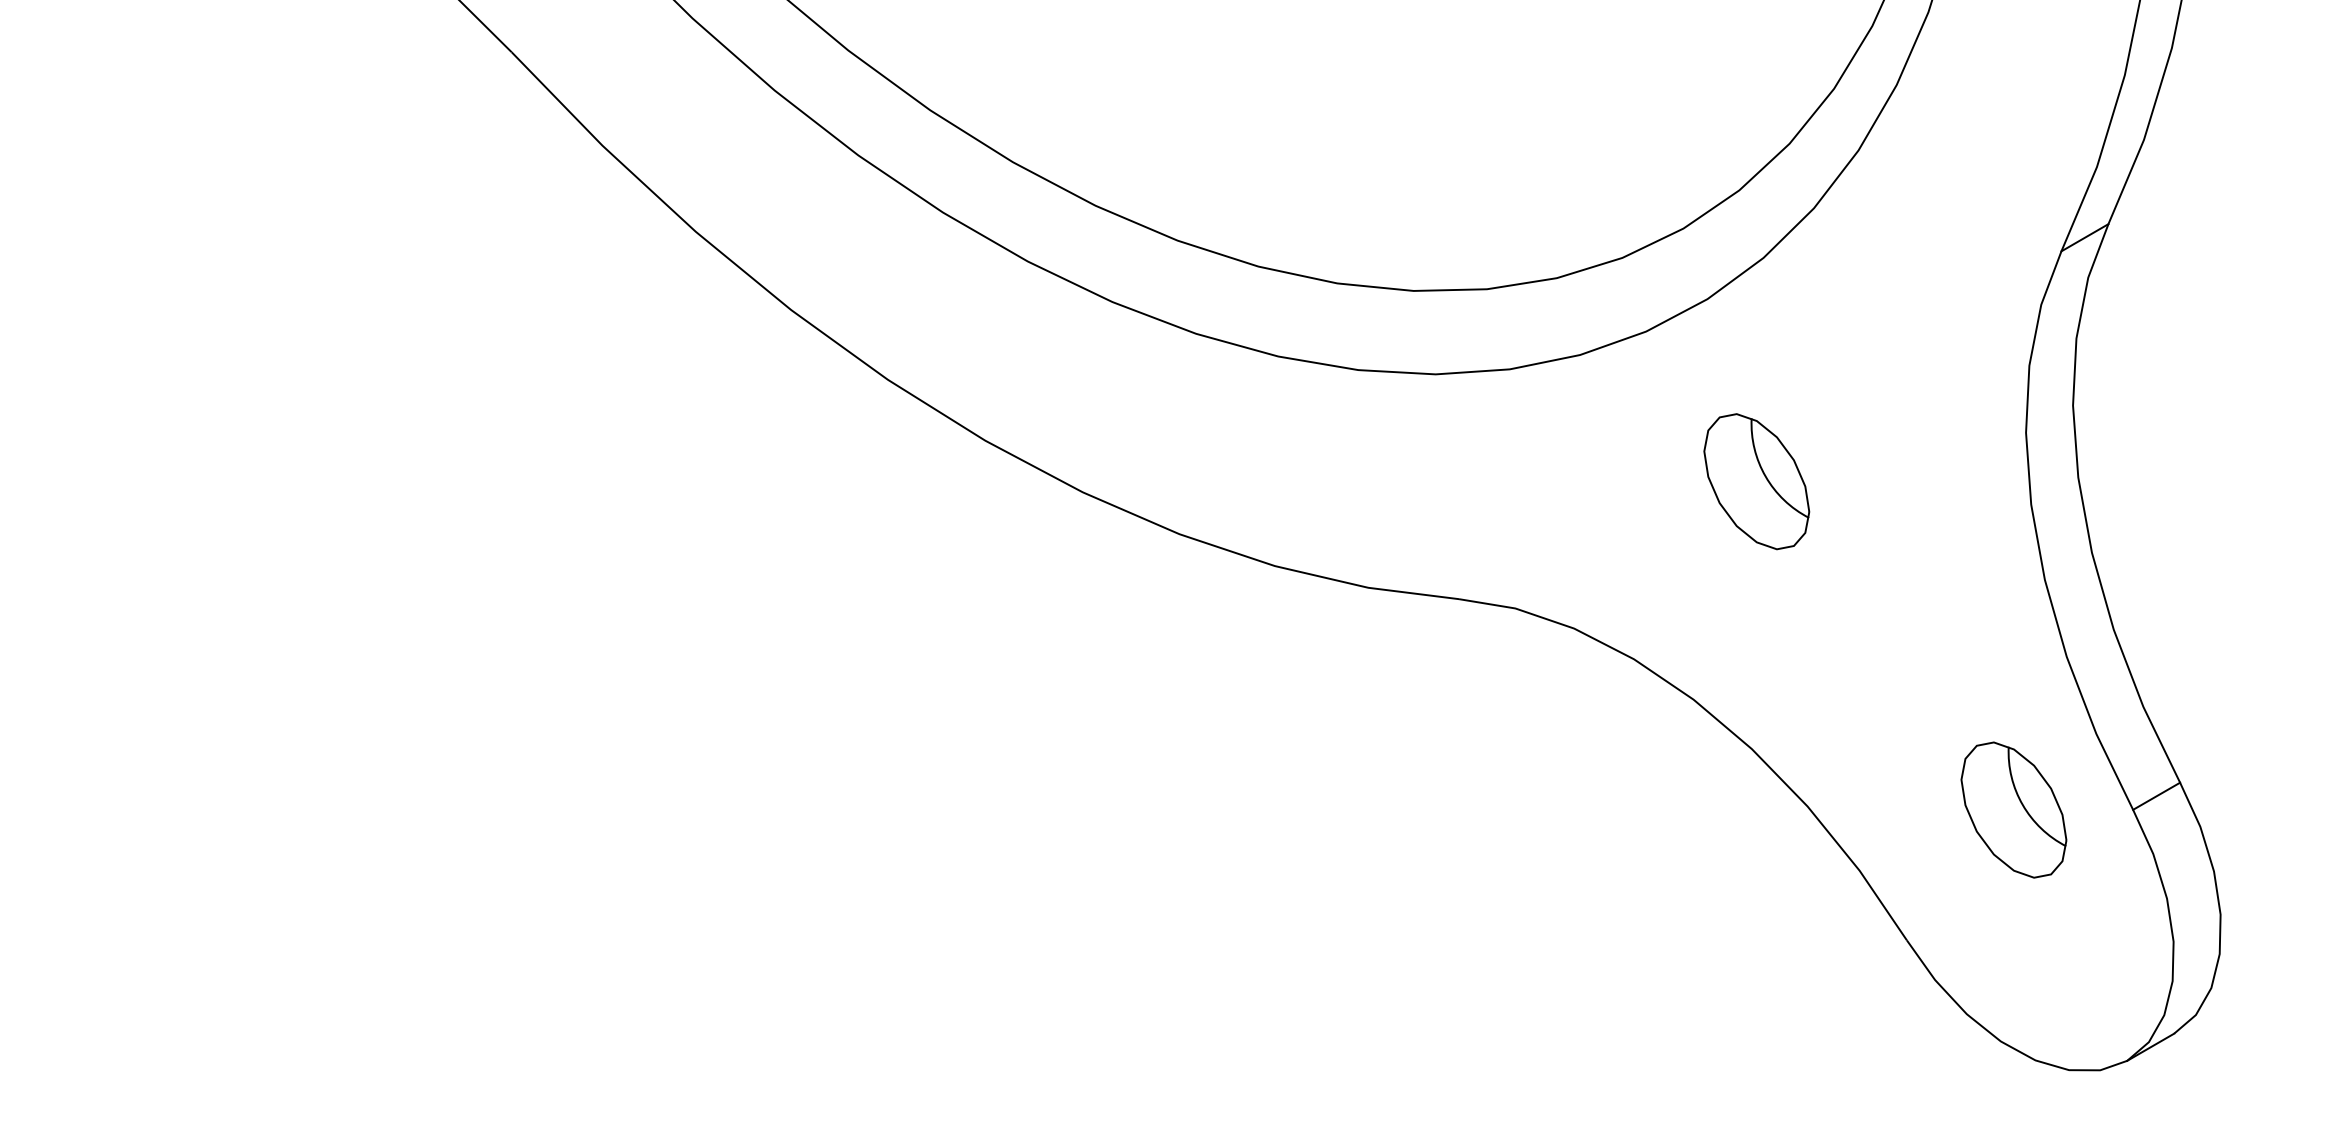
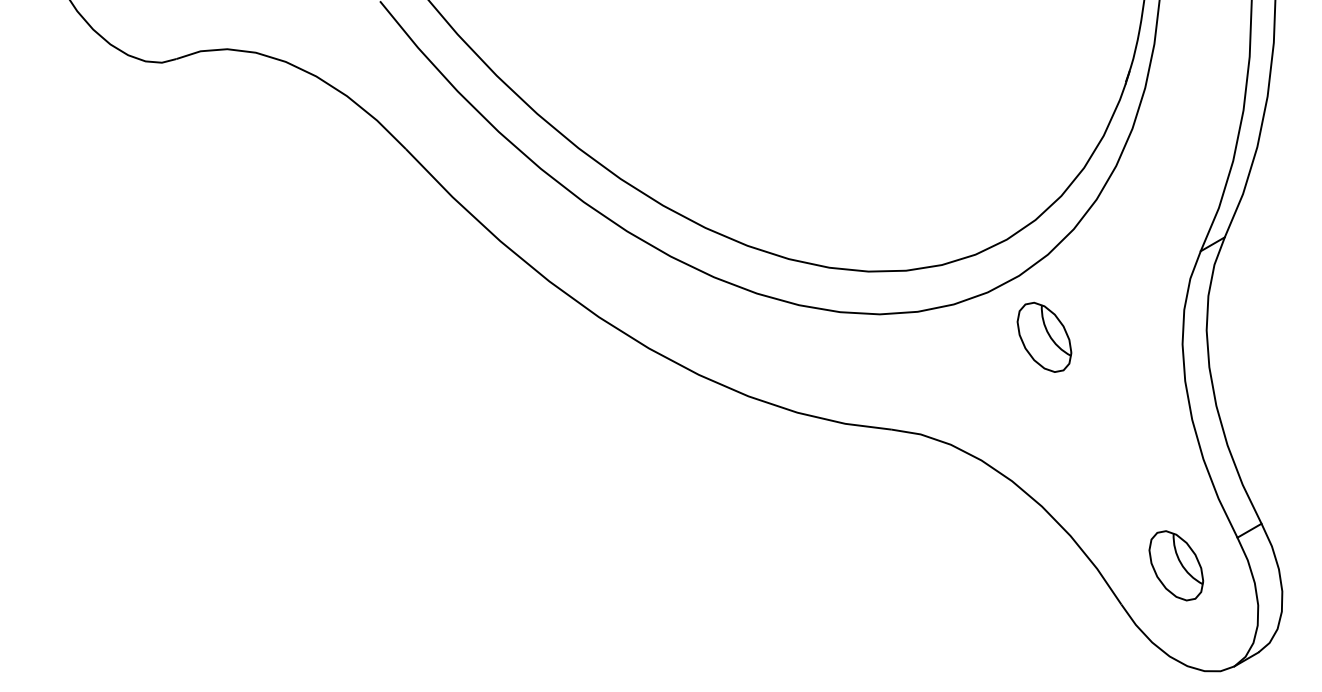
part: (1756, 479) -> (1044, 336), moved
part: (2014, 809) -> (1176, 565), moved

